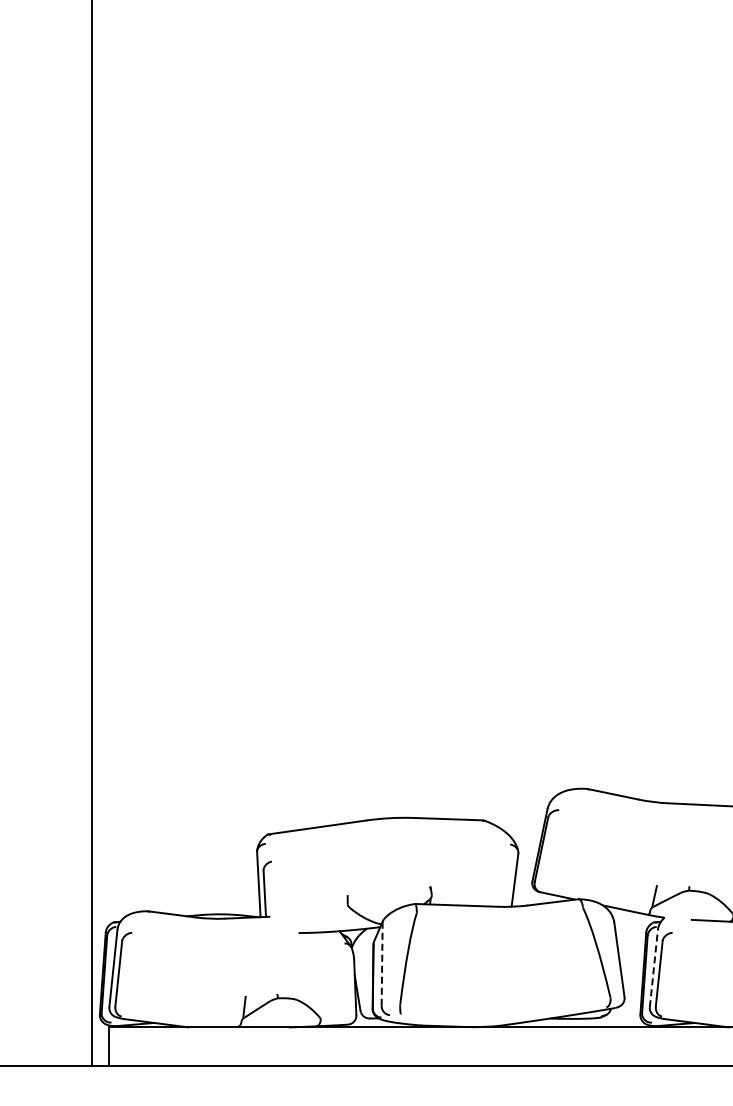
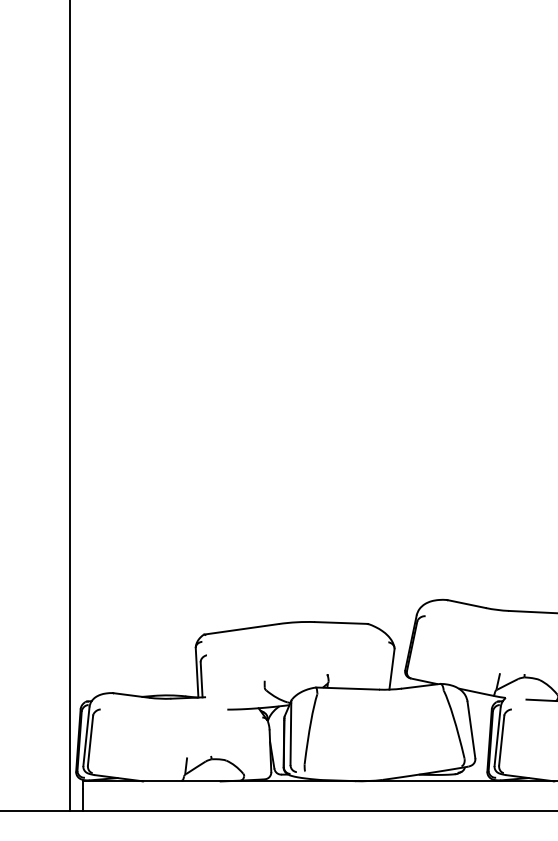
line: (382, 964) -> (291, 733), dashed -> solid
line: (653, 968) -> (497, 736), dashed -> solid

